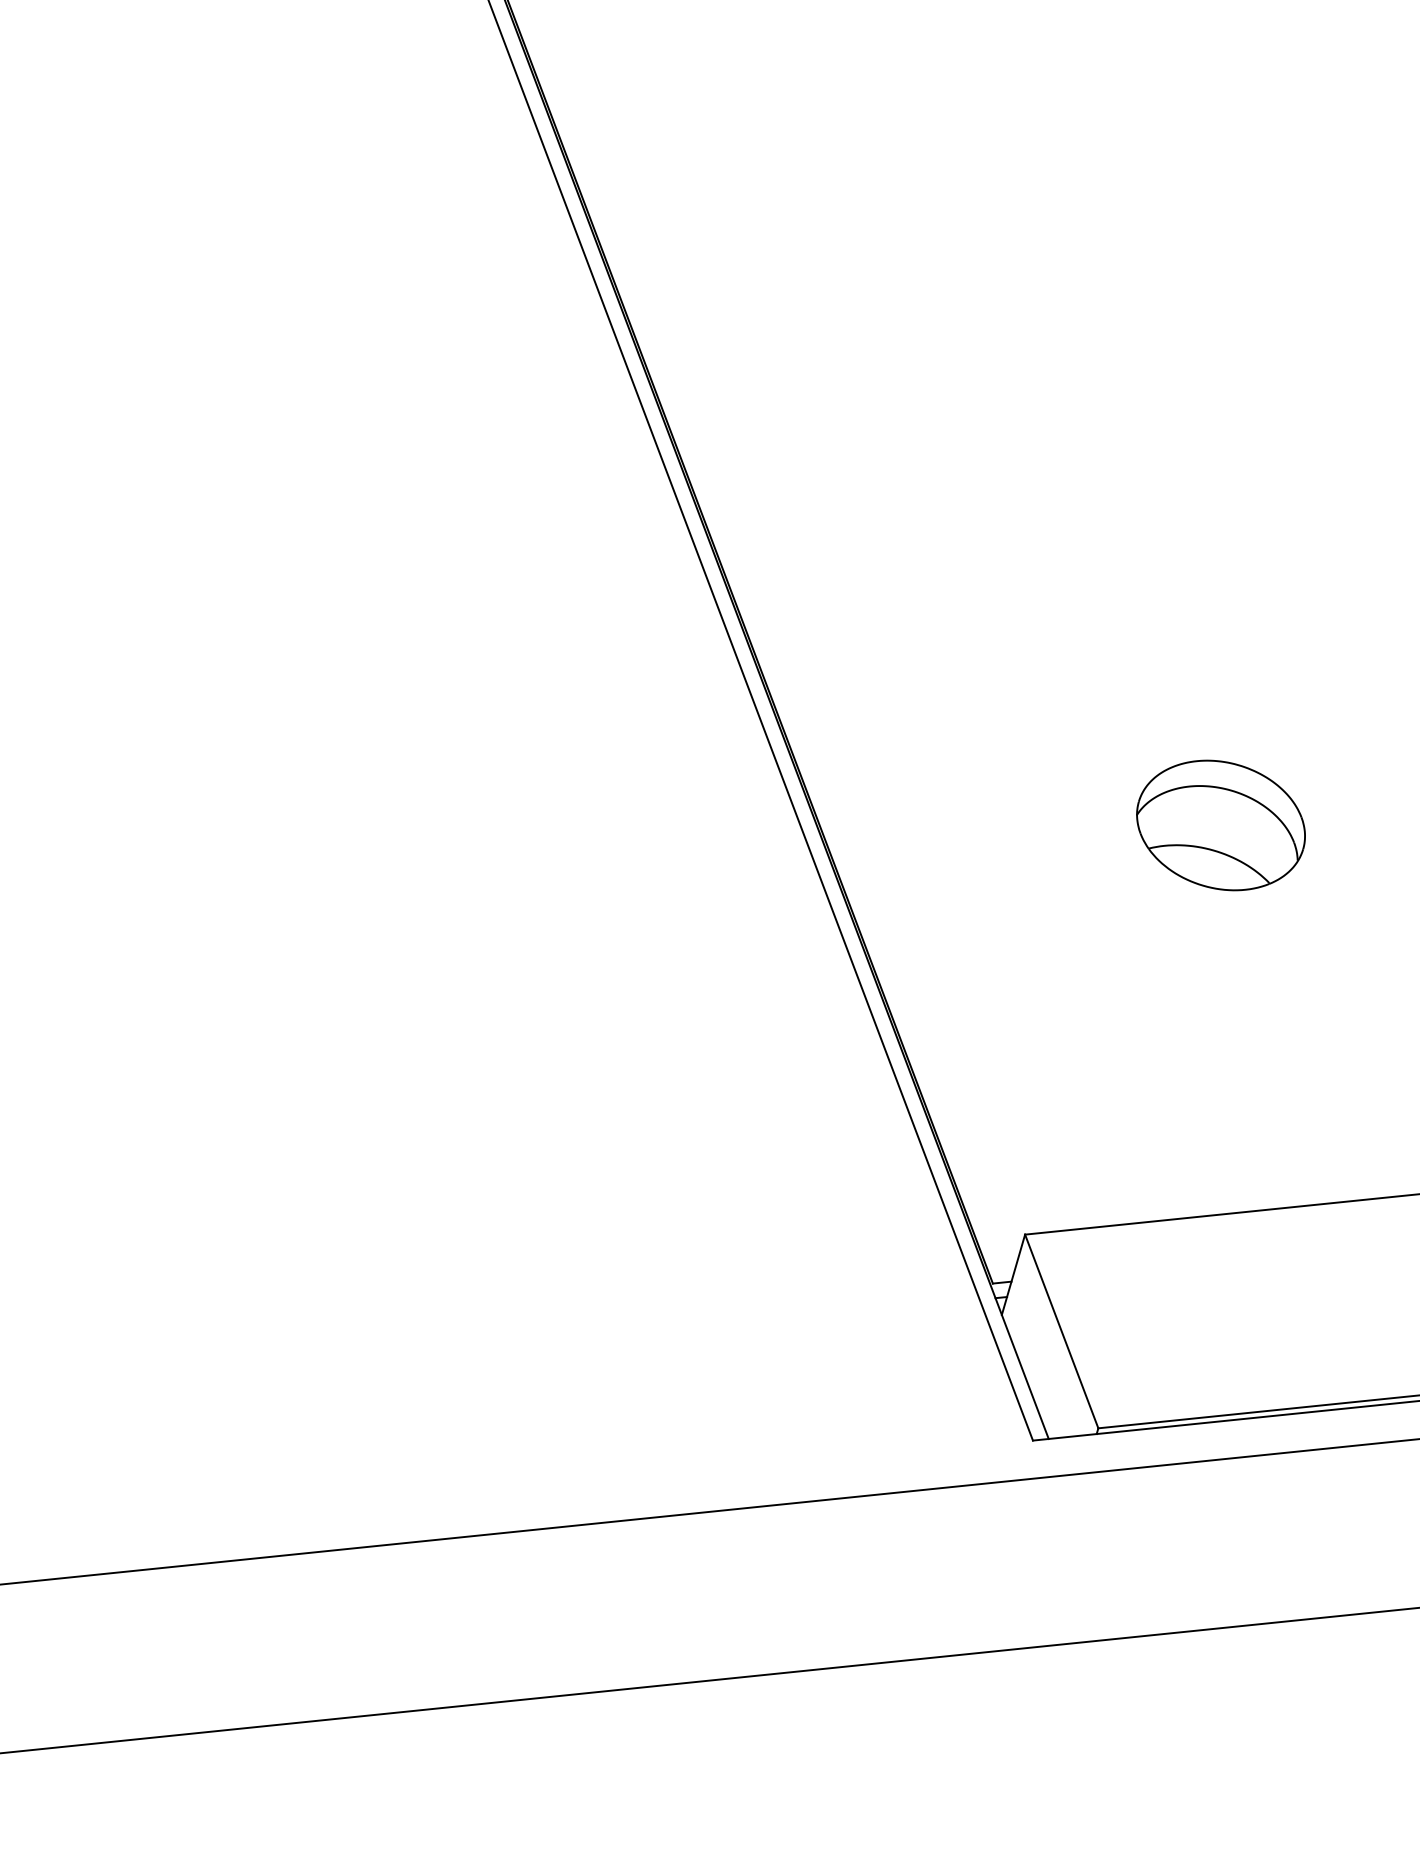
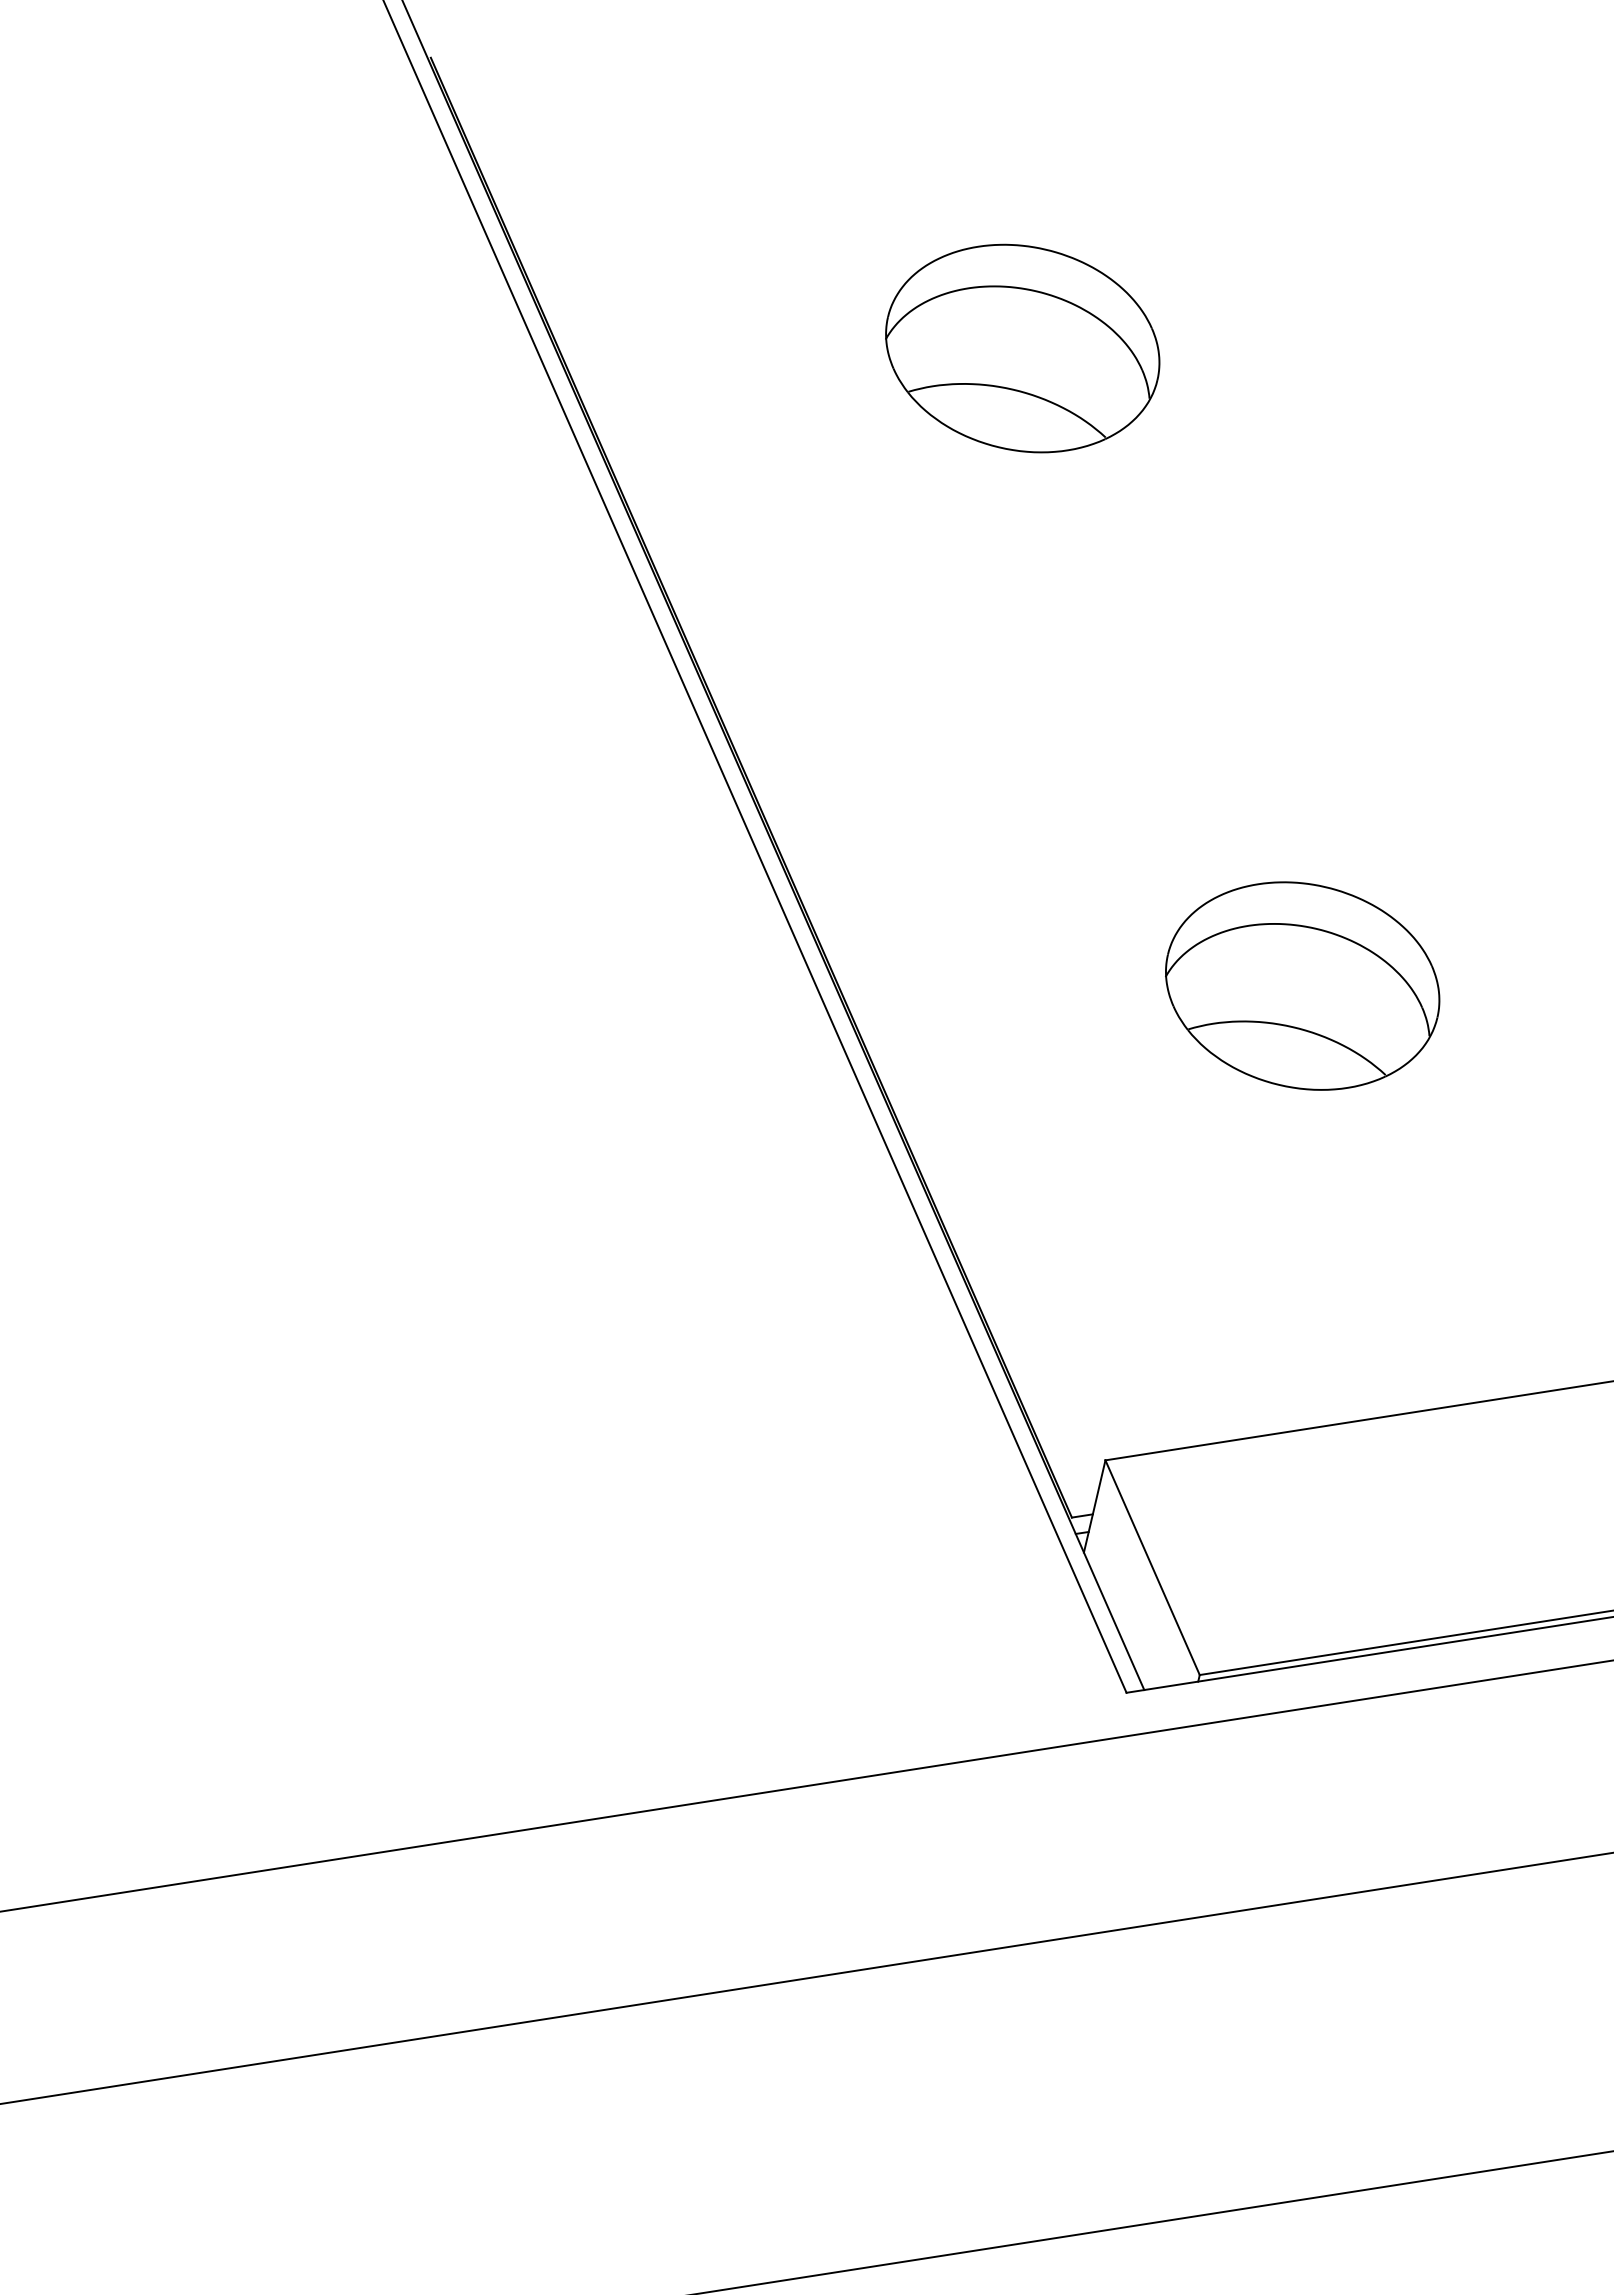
part: (1003, 250) -> (1022, 348), added
part: (1220, 824) -> (1302, 985), size x1.43

